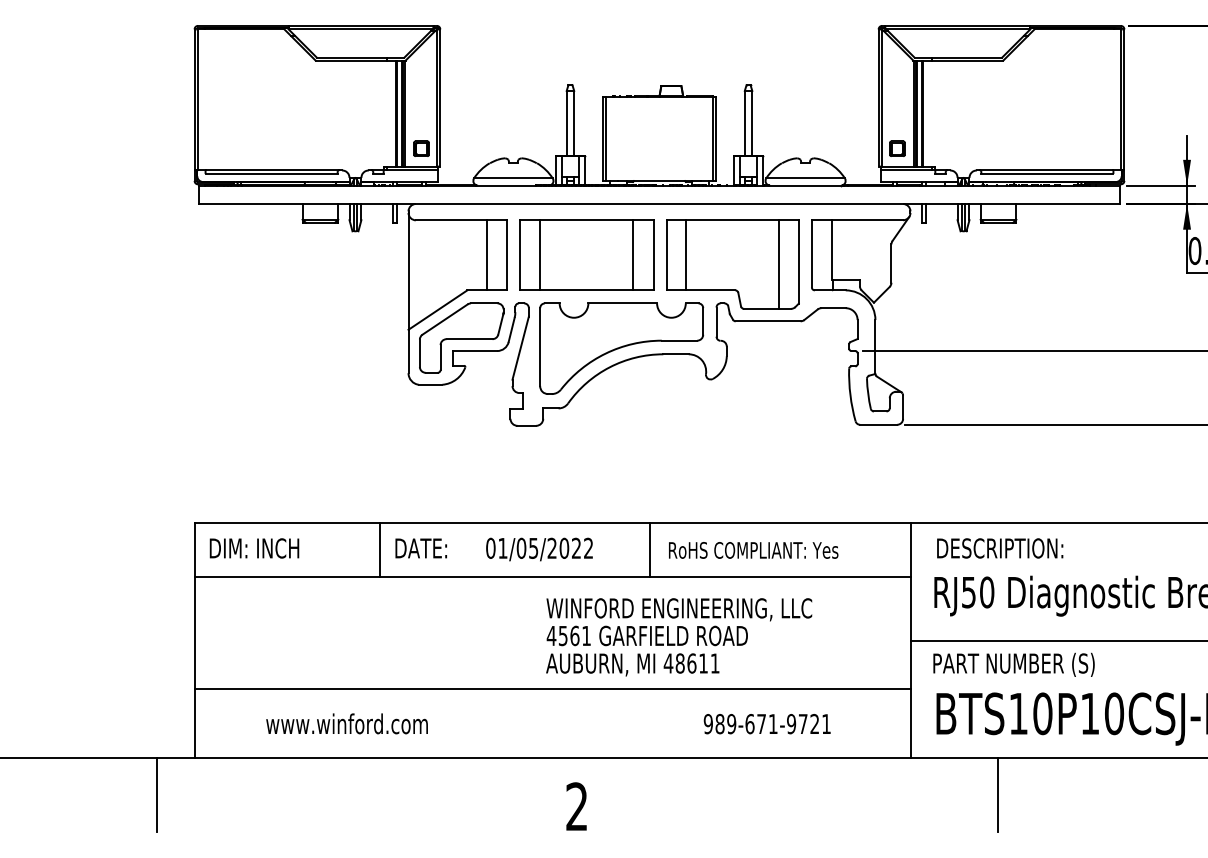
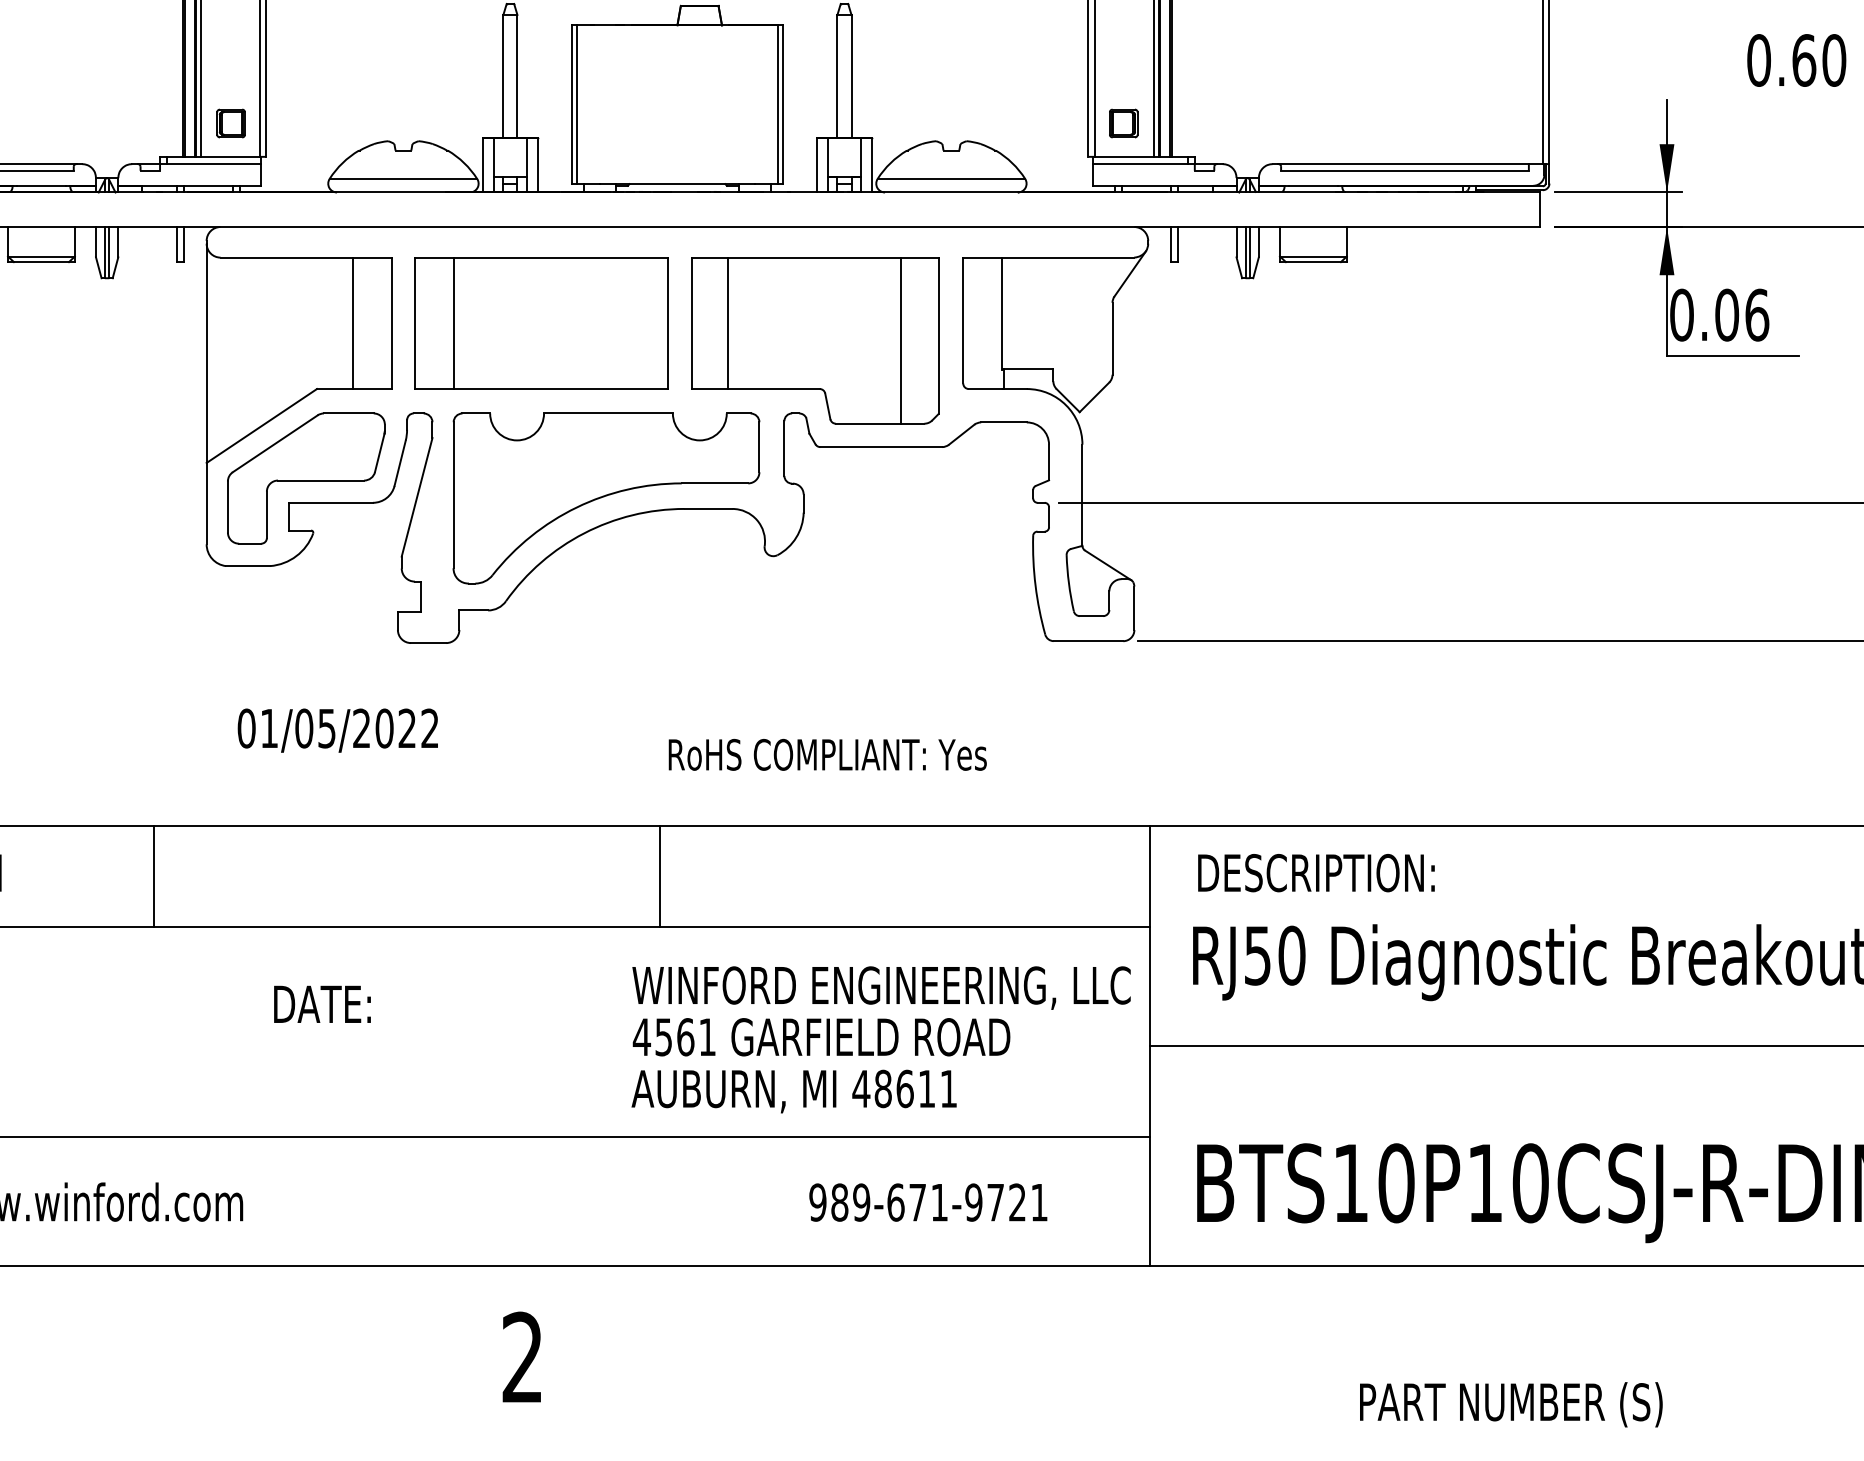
line: (632, 255) -> (626, 323), removed
text: (420, 548) -> (321, 1004), moved
text: (539, 549) -> (337, 730), moved
text: (753, 550) -> (827, 755), moved
text: (679, 637) -> (881, 1040), moved
text: (1013, 664) -> (1510, 1404), moved
text: (766, 724) -> (926, 1203), moved
line: (998, 794) -> (1313, 1334), removed

